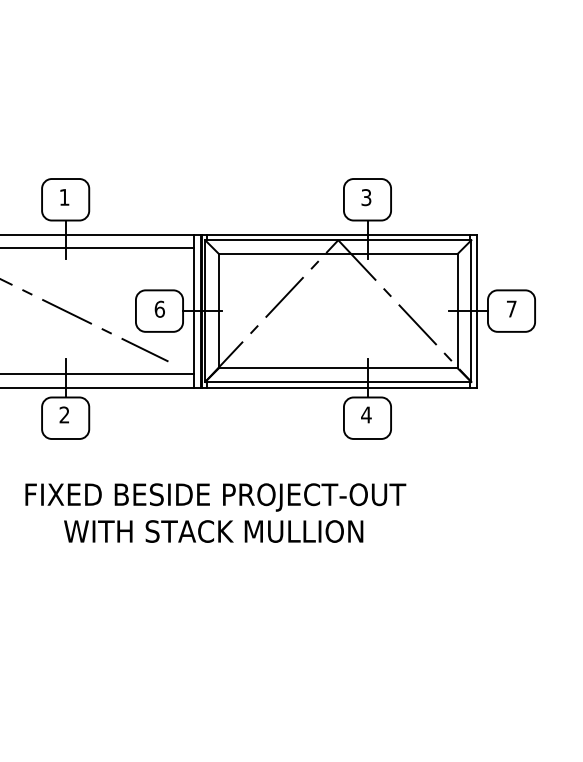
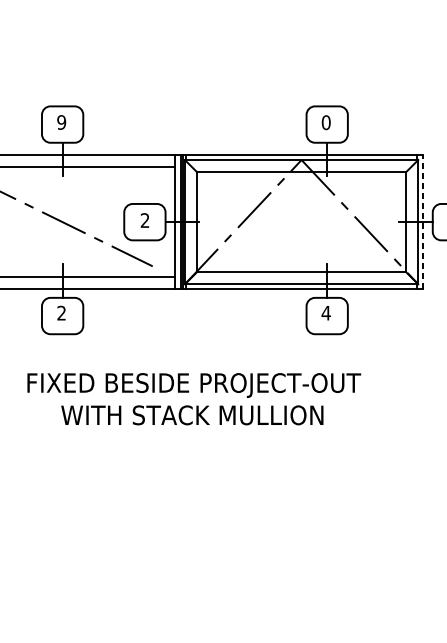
text: (64, 196) -> (61, 121), 1 -> 9
text: (366, 197) -> (326, 122), 3 -> 0
text: (159, 308) -> (144, 219), 6 -> 2
line: (476, 310) -> (422, 221), solid -> dashed

